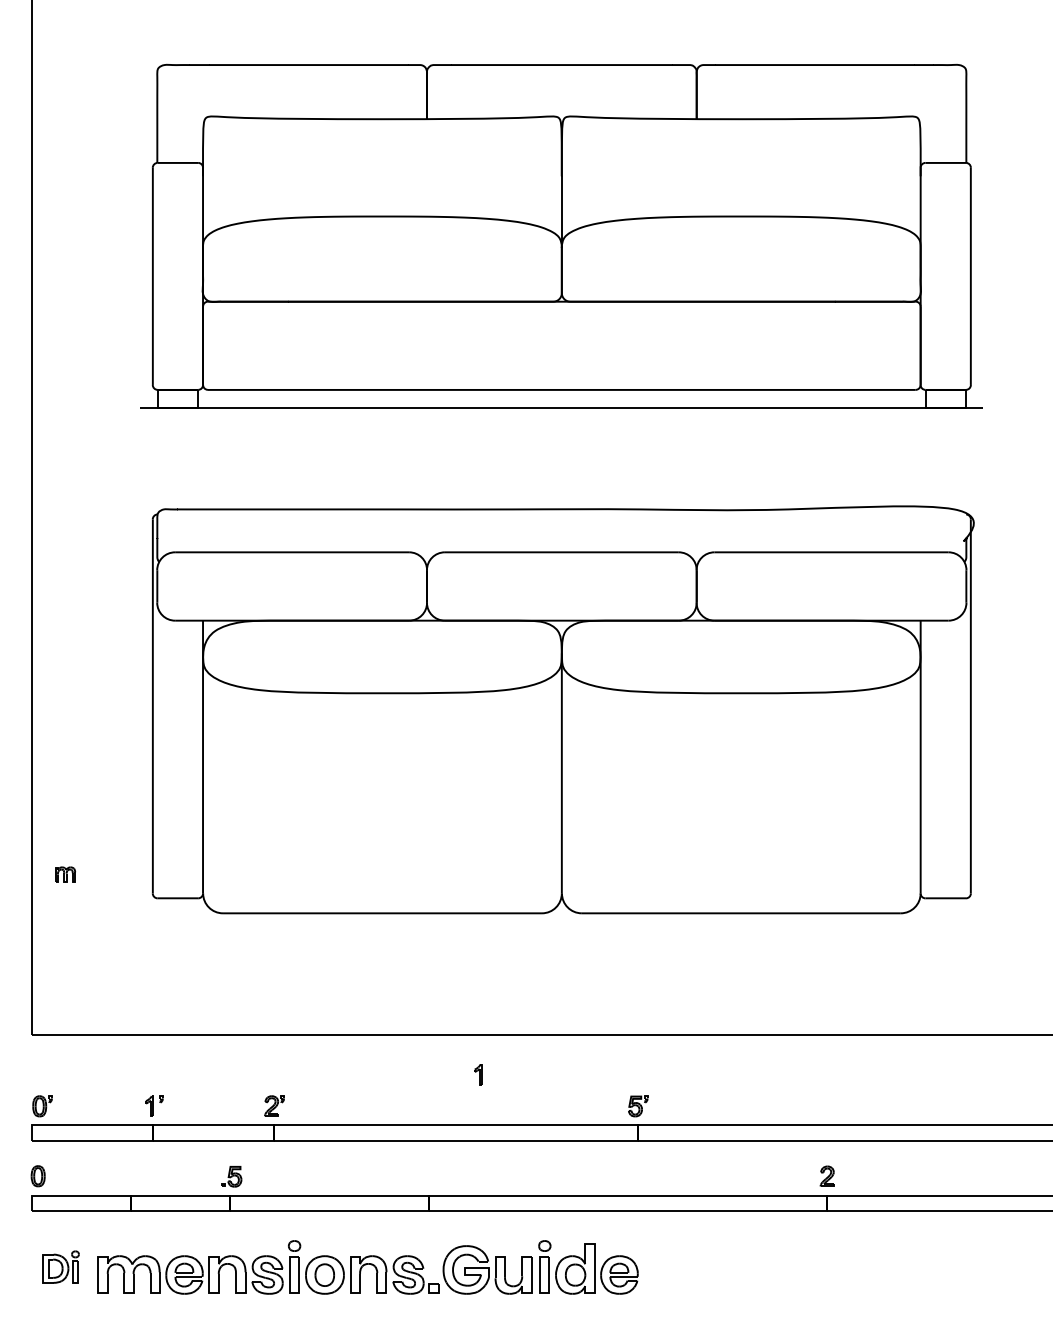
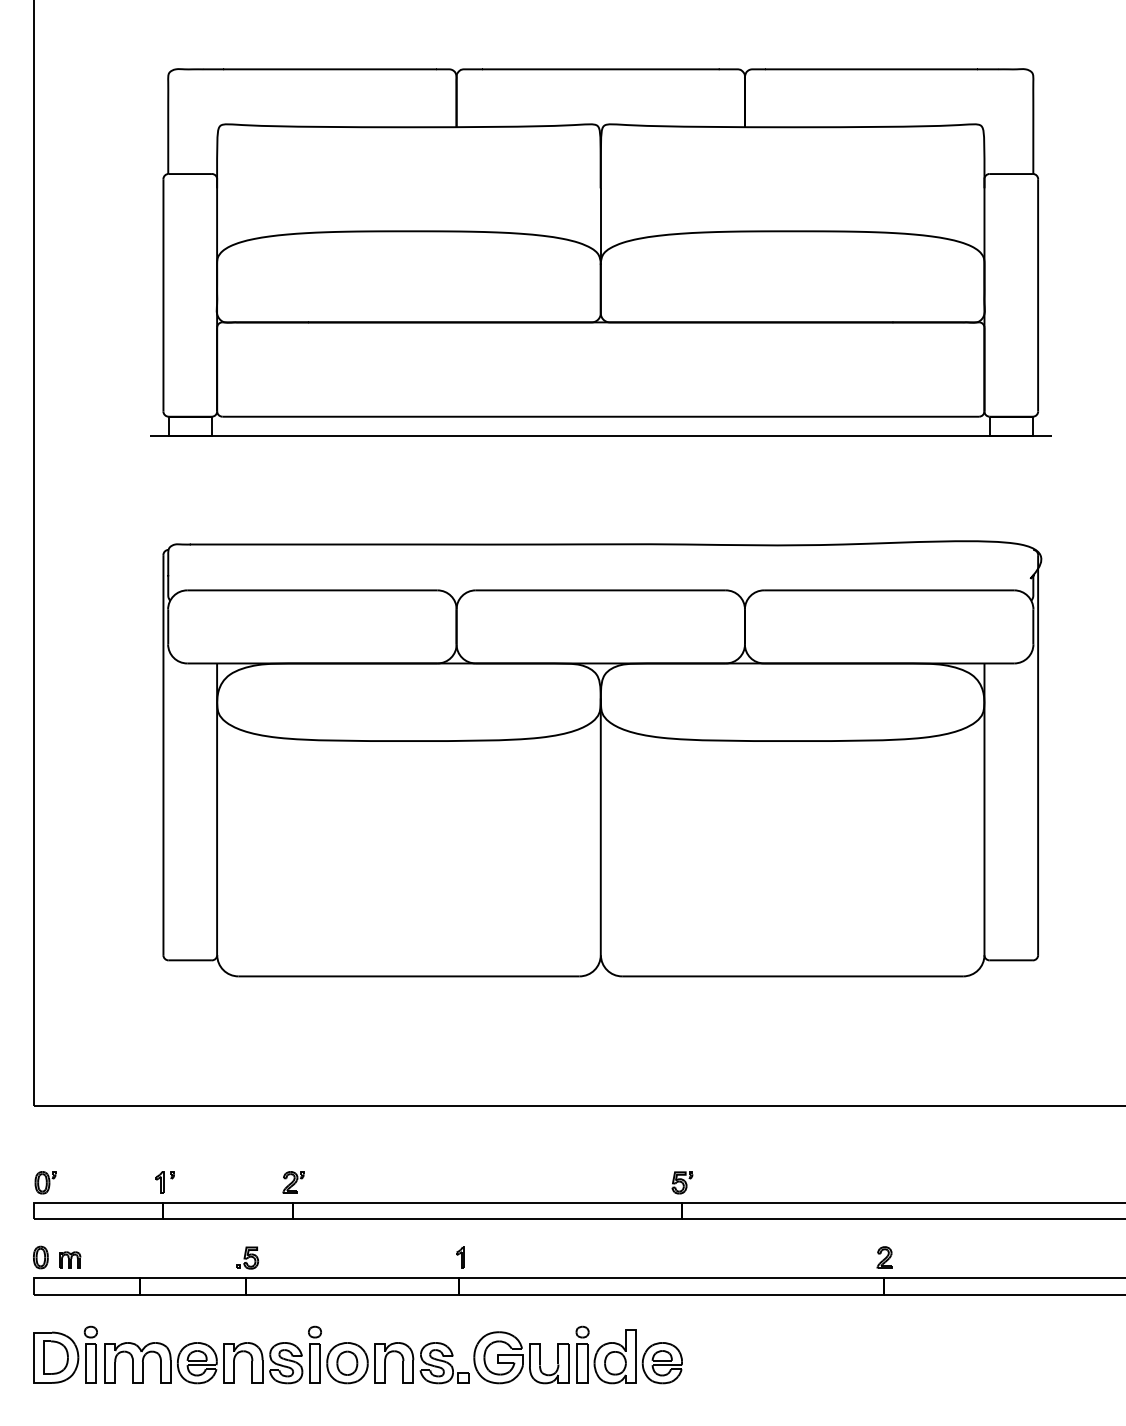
part: (65, 874) -> (70, 1259), moved
part: (478, 1074) -> (460, 1257), moved
part: (61, 1266) -> (65, 1354), size x1.67

